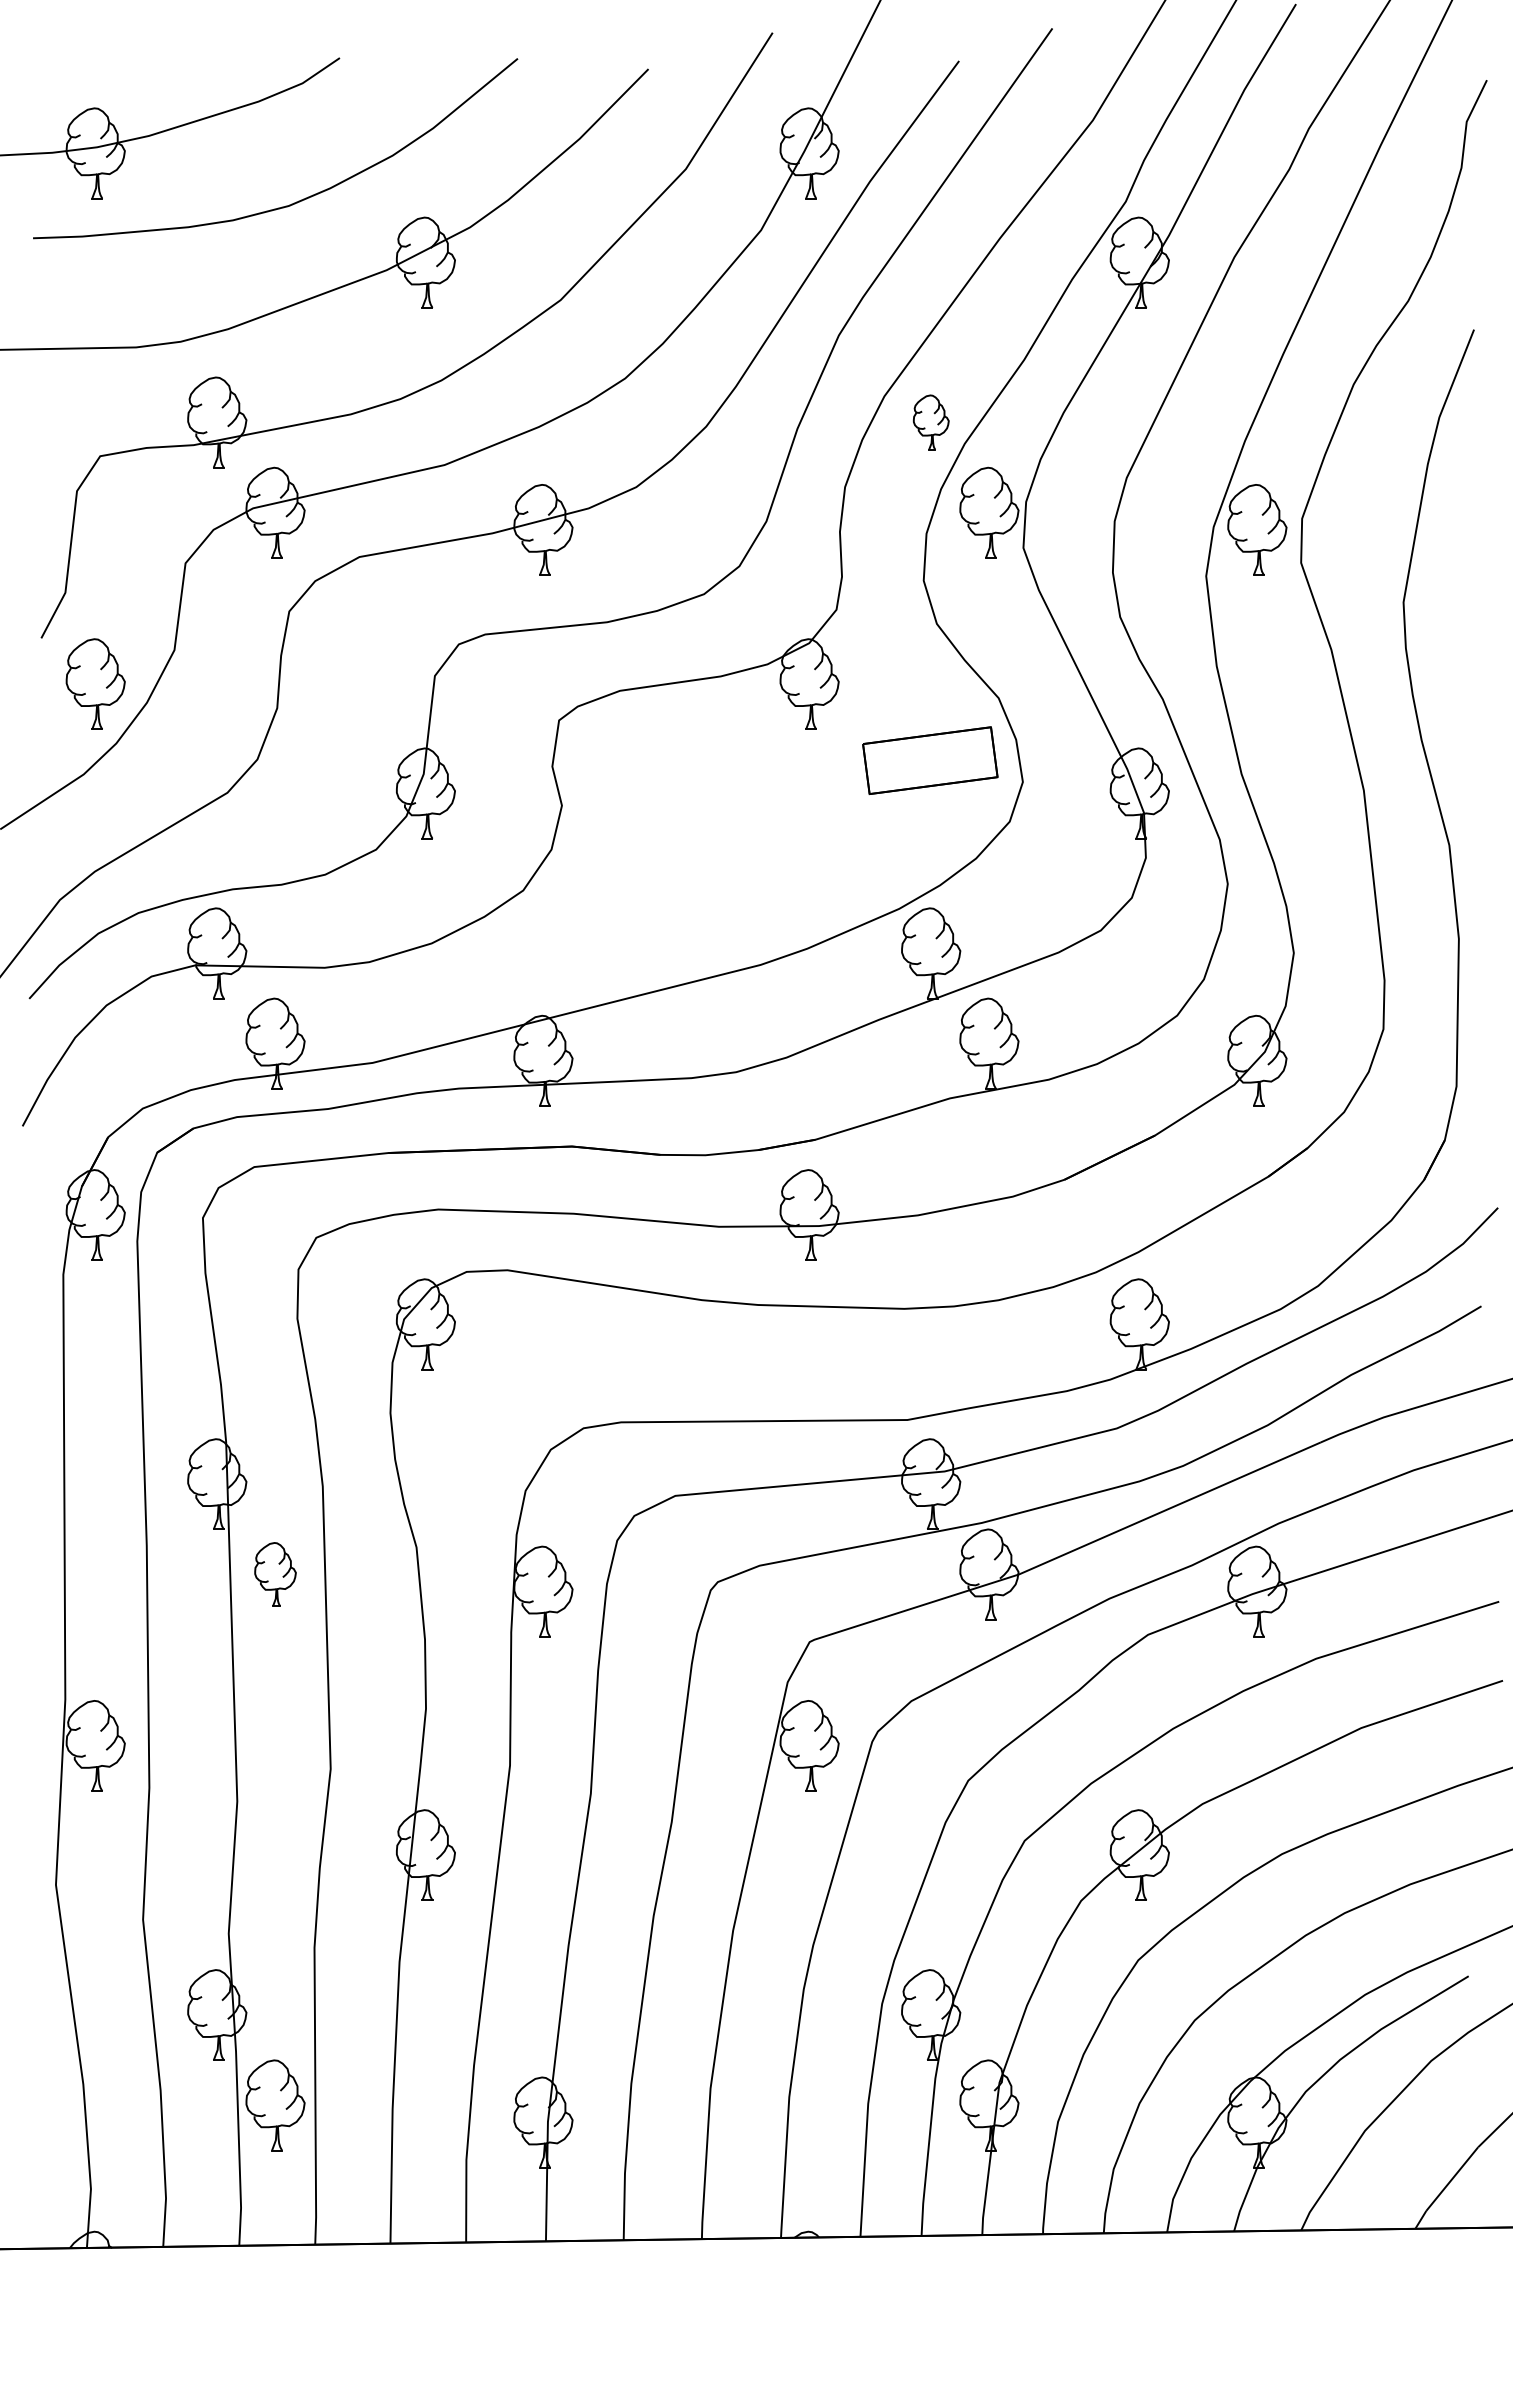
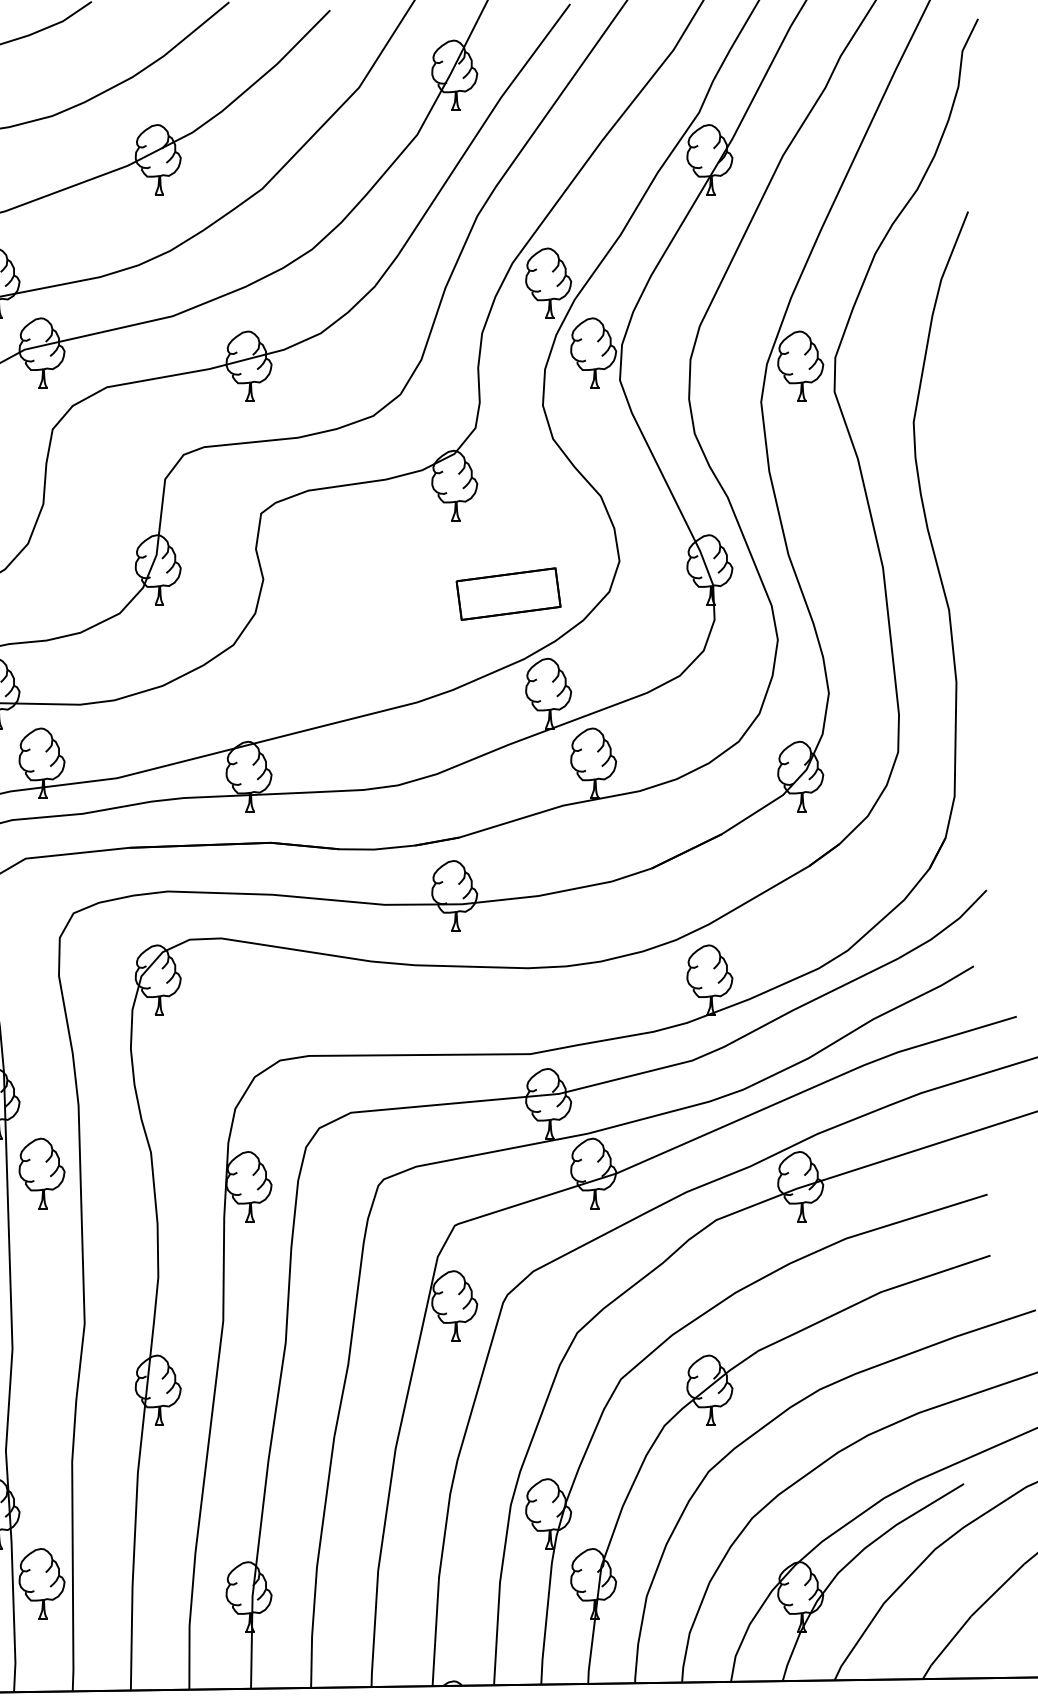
part: (931, 422) -> (548, 283), size x1.67
part: (930, 760) -> (508, 593), moved
part: (275, 1574) -> (42, 1173), size x1.43

